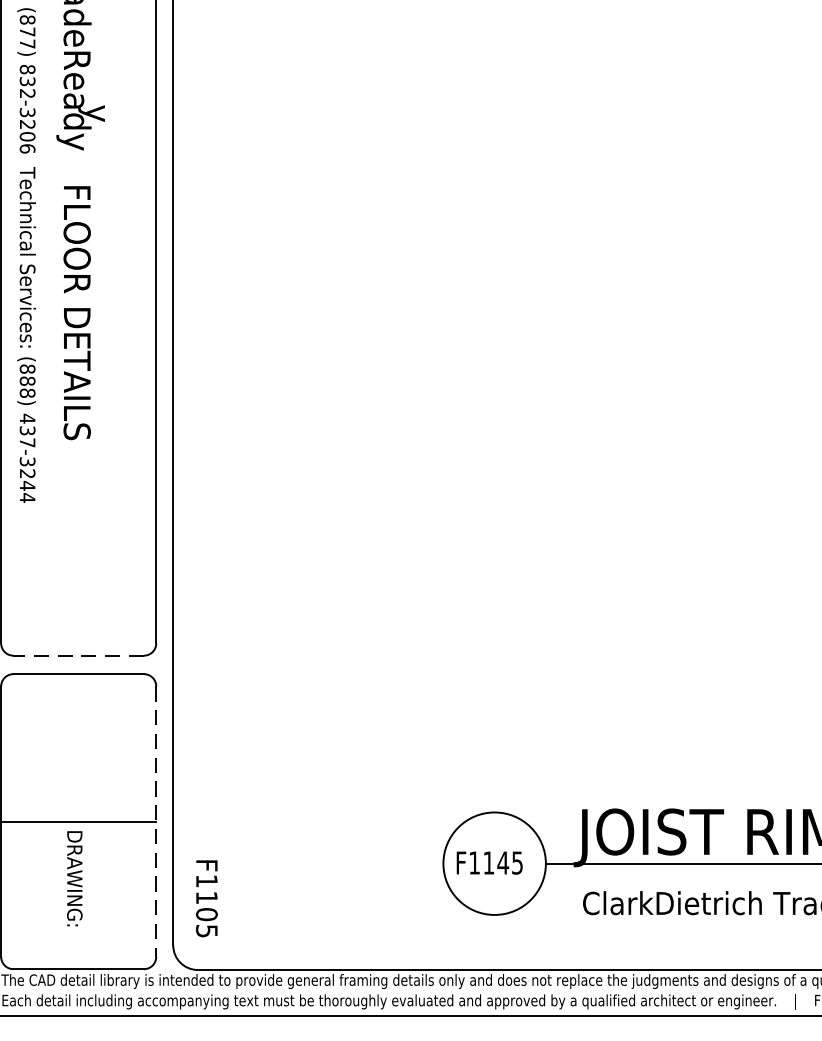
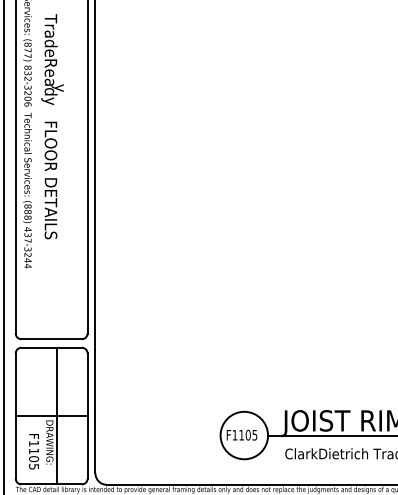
line: (78, 656) -> (51, 339), dashed -> solid
line: (91, 820) -> (57, 415), added
line: (156, 822) -> (87, 416), dashed -> solid
text: (501, 861) -> (247, 434), F1145 -> F1105
text: (205, 898) -> (33, 451), moved

